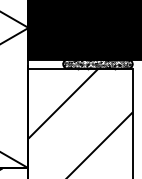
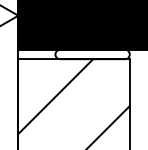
hatch: (97, 63) -> (92, 53), removed

